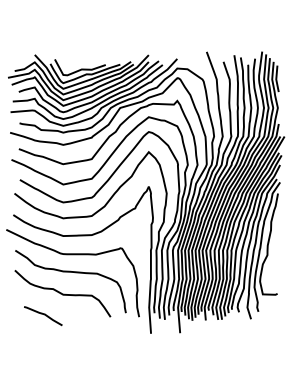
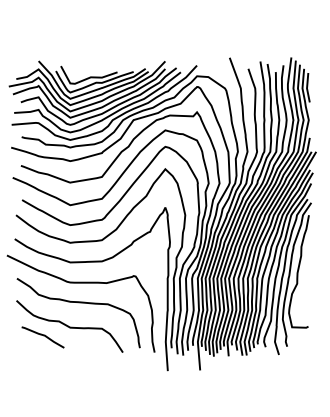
curve: (43, 315) -> (43, 336), moved

